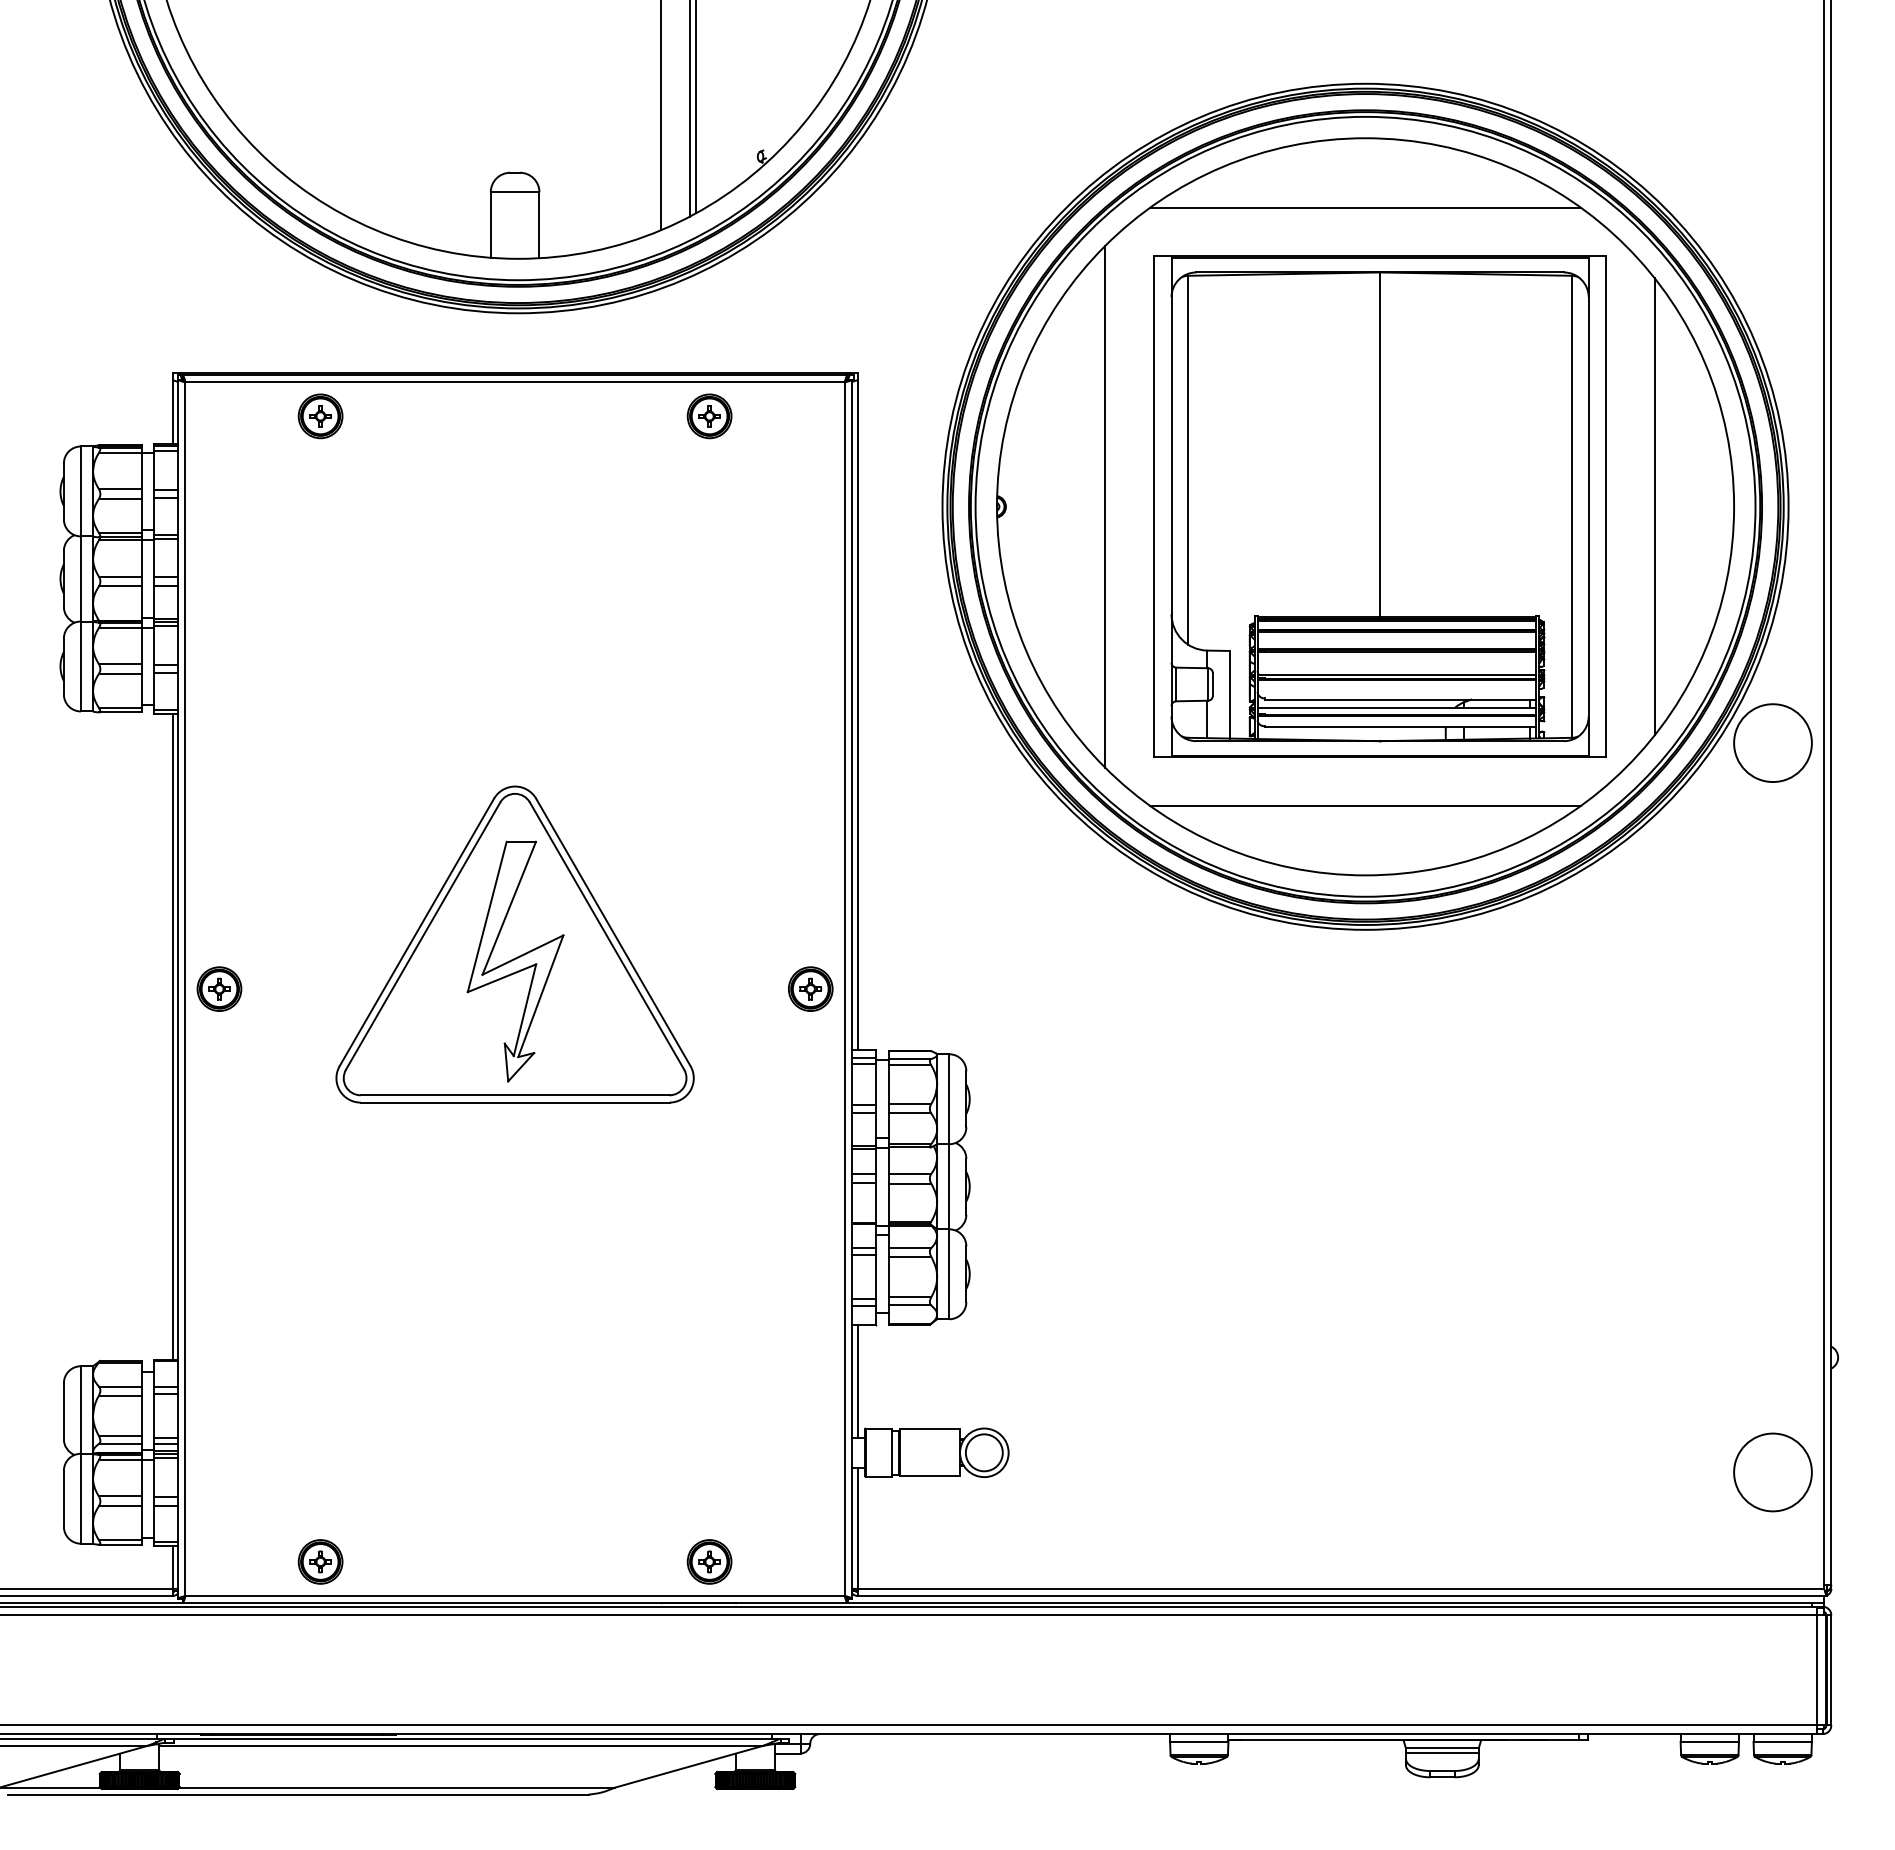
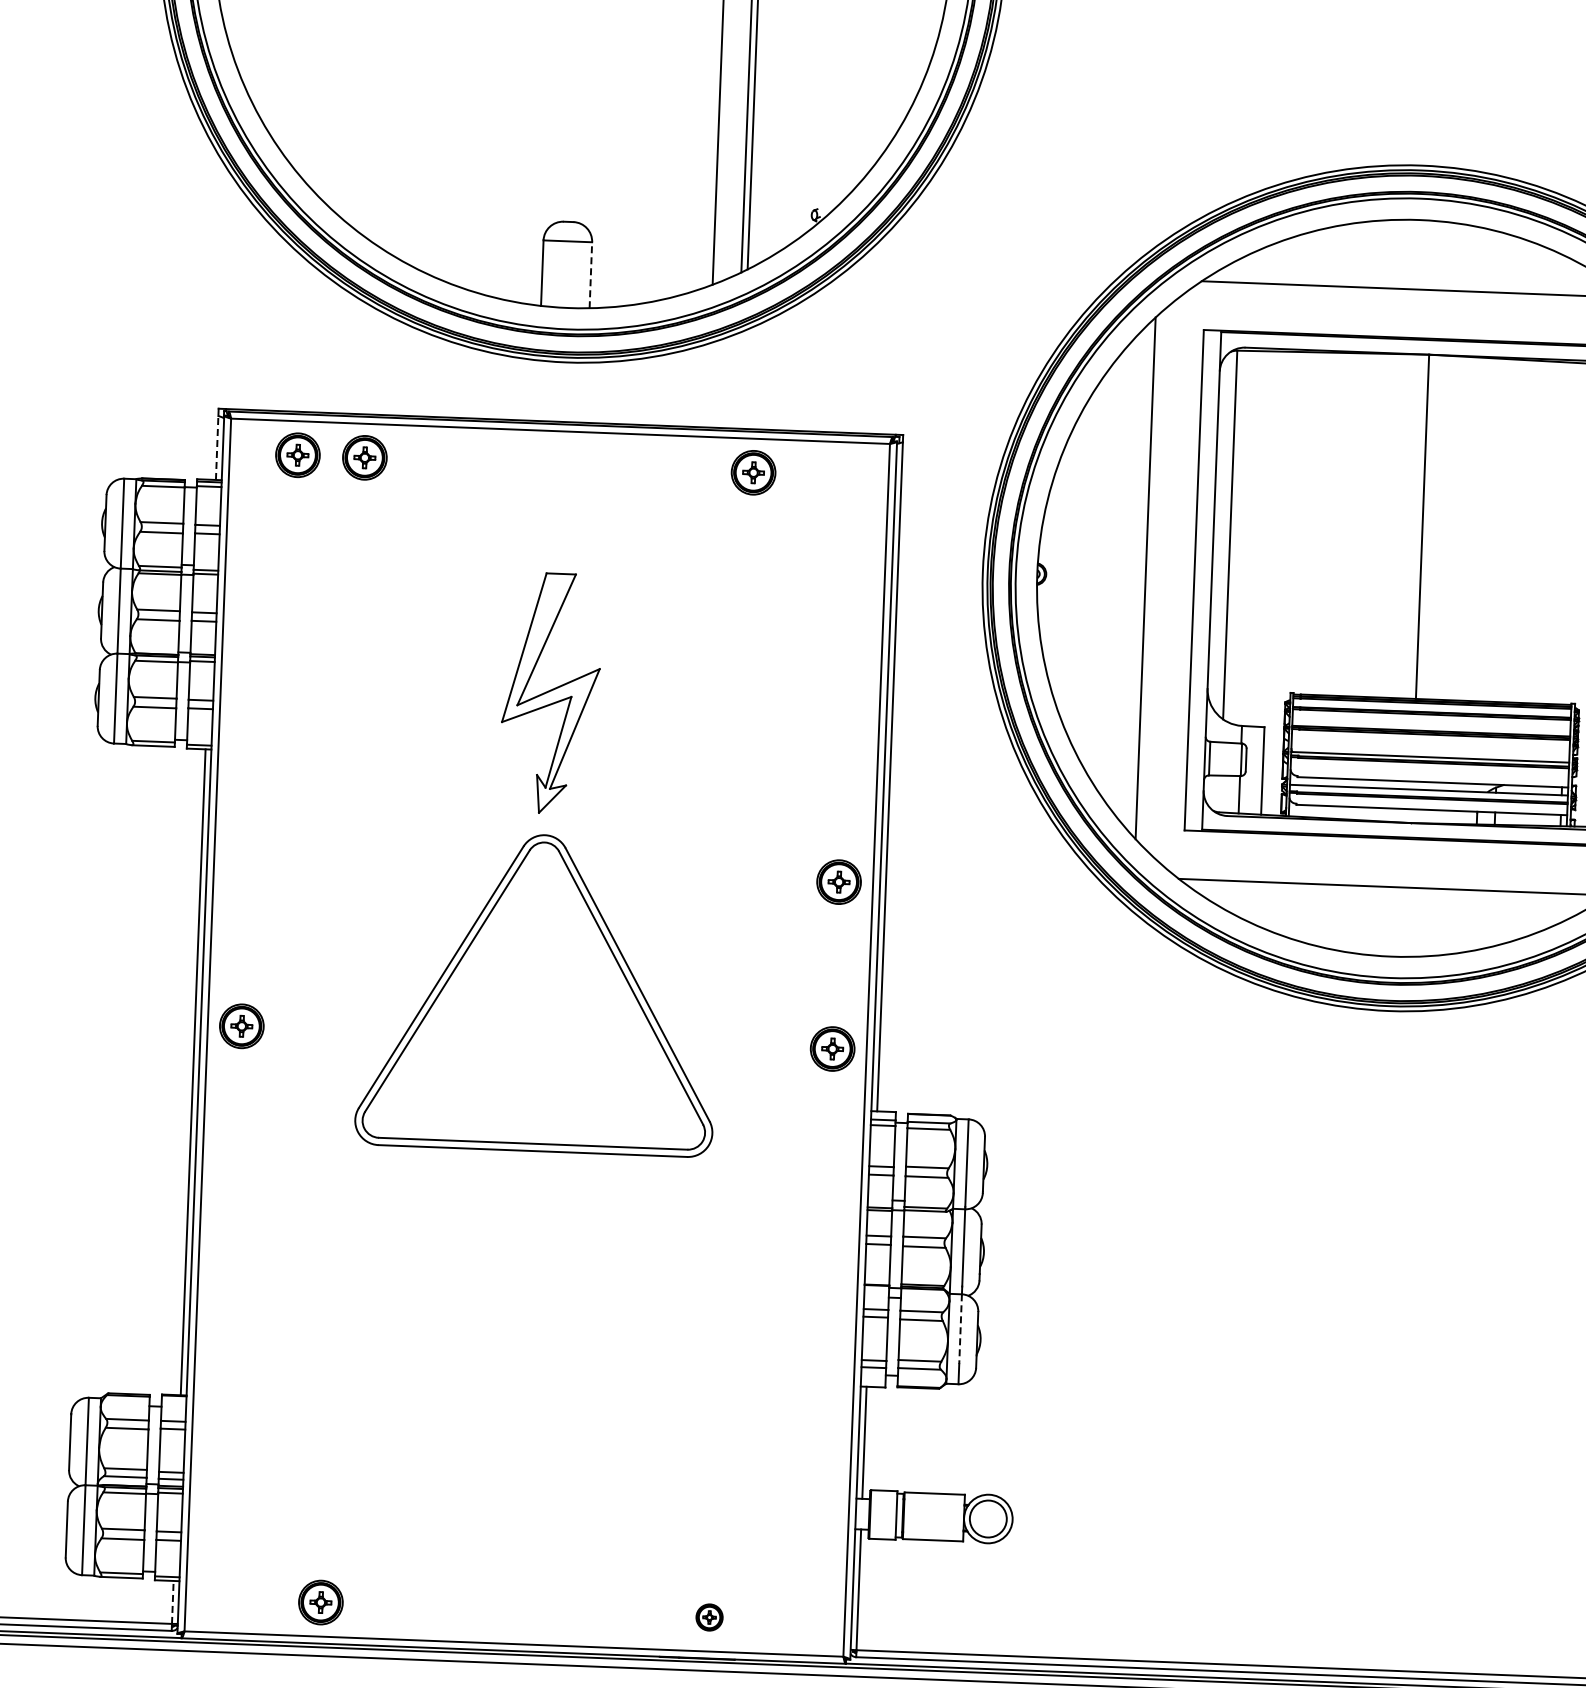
line: (539, 224) -> (590, 274), solid -> dashed
line: (172, 412) -> (217, 448), solid -> dashed
part: (253, 416) -> (297, 455), added
part: (810, 821) -> (838, 881), added
part: (515, 961) -> (550, 693), moved
line: (949, 1264) -> (960, 1329), solid -> dashed
part: (709, 1561) -> (709, 1617), size x0.6
line: (172, 1566) -> (172, 1601), solid -> dashed

